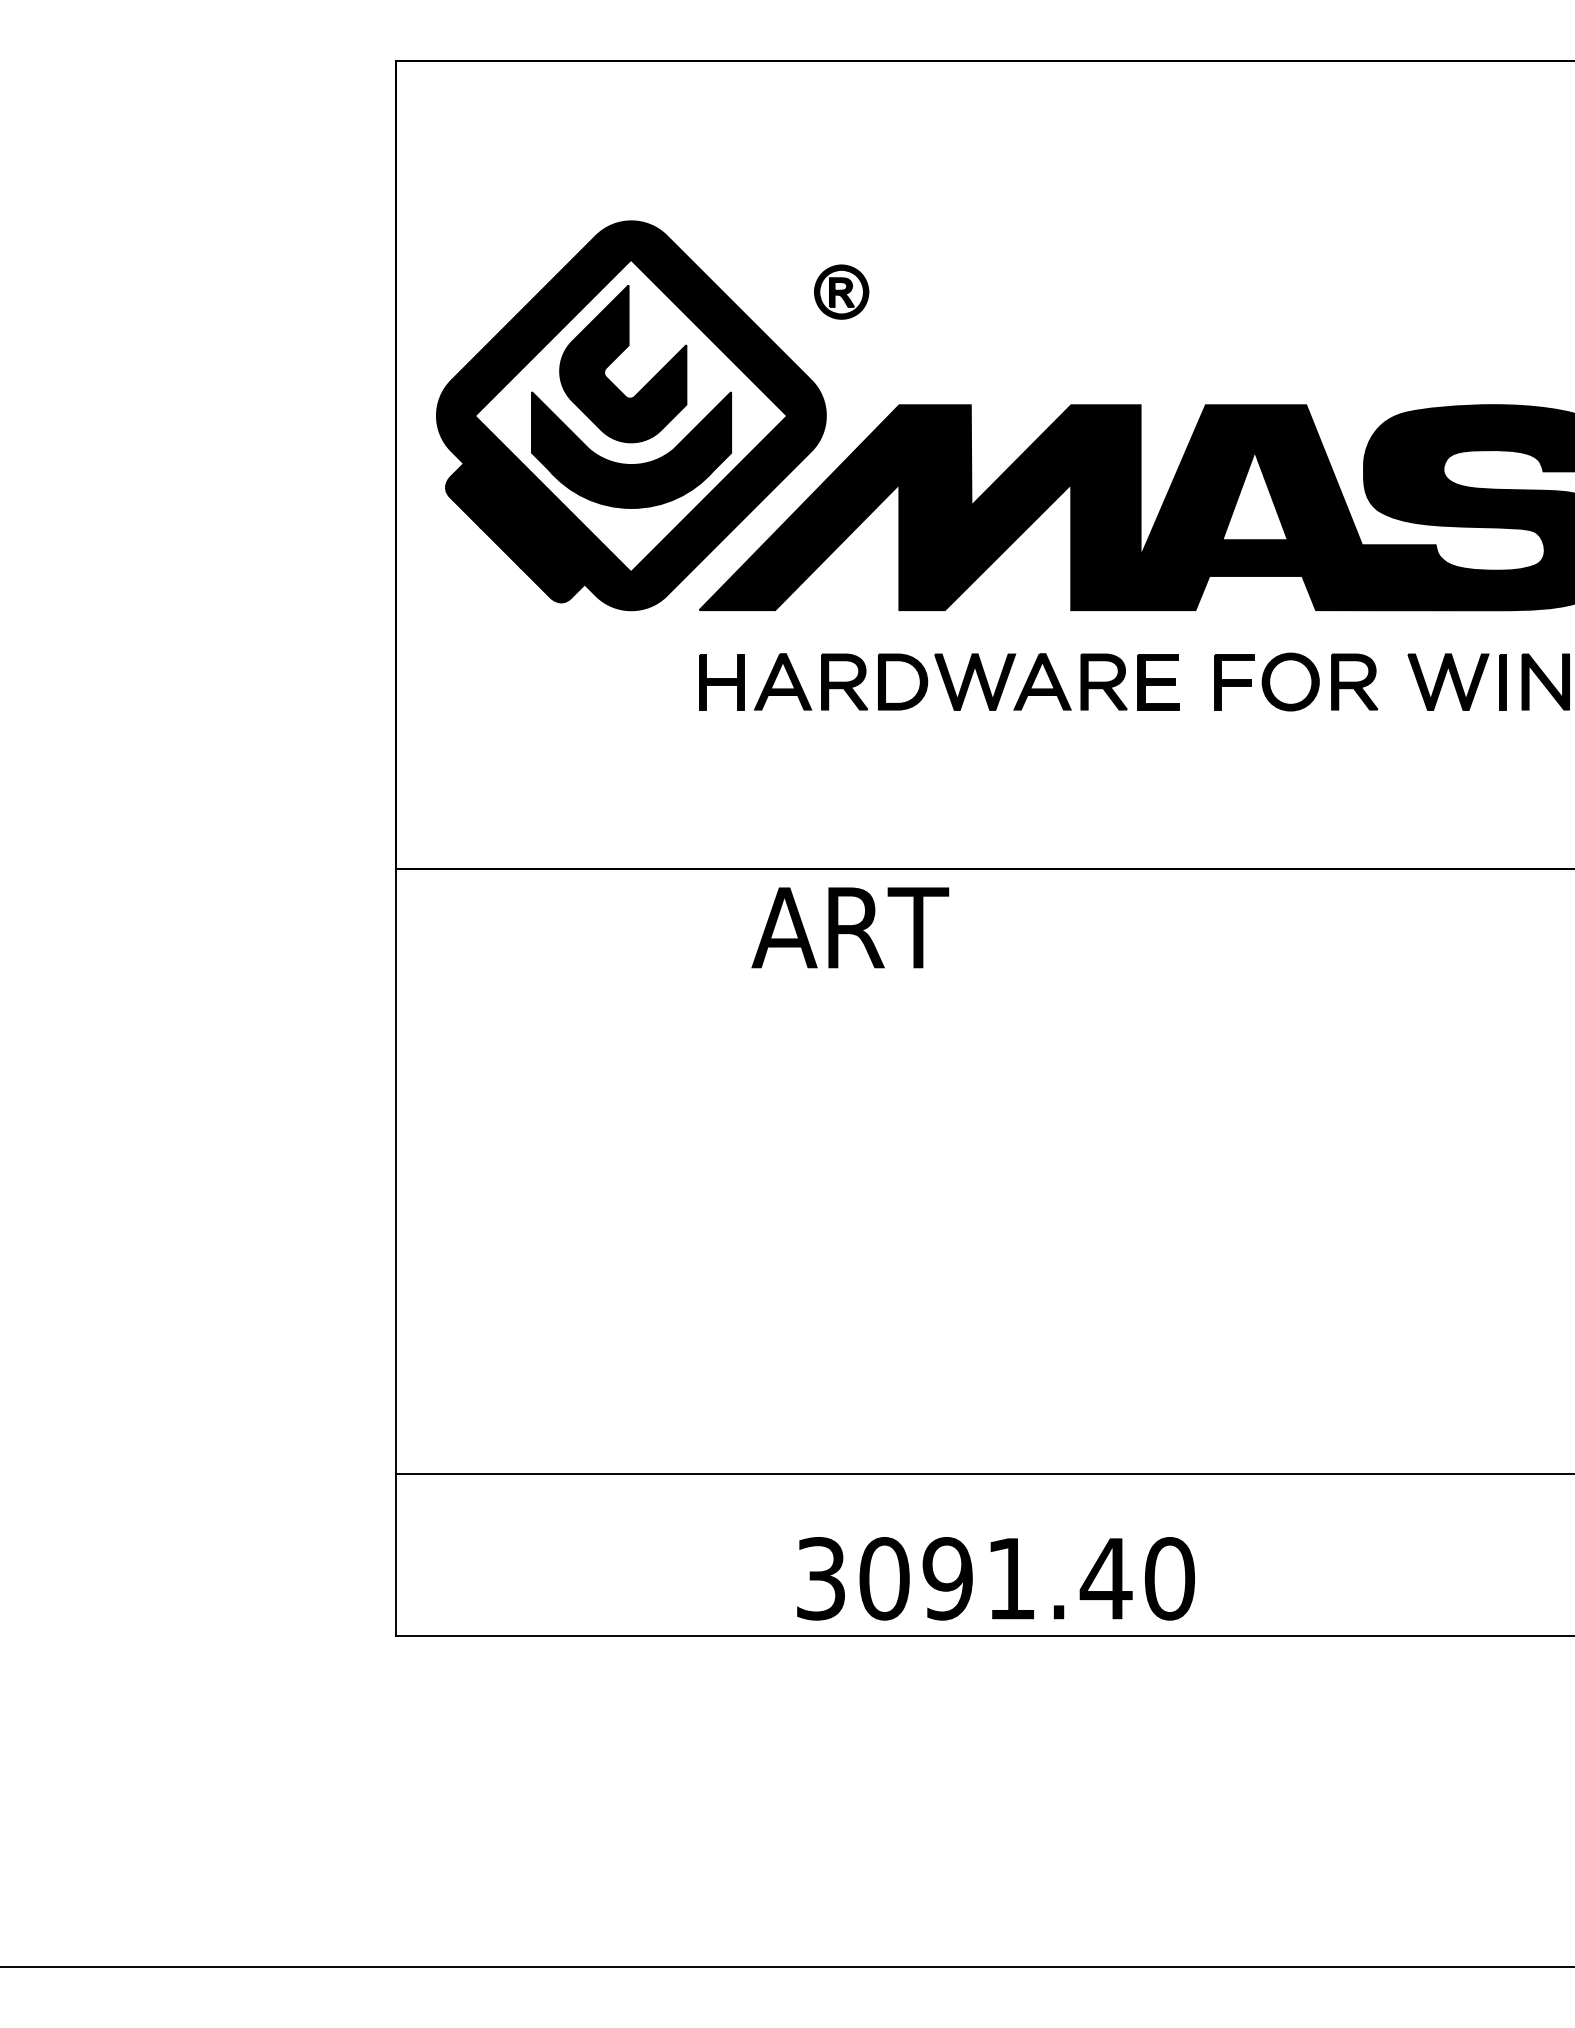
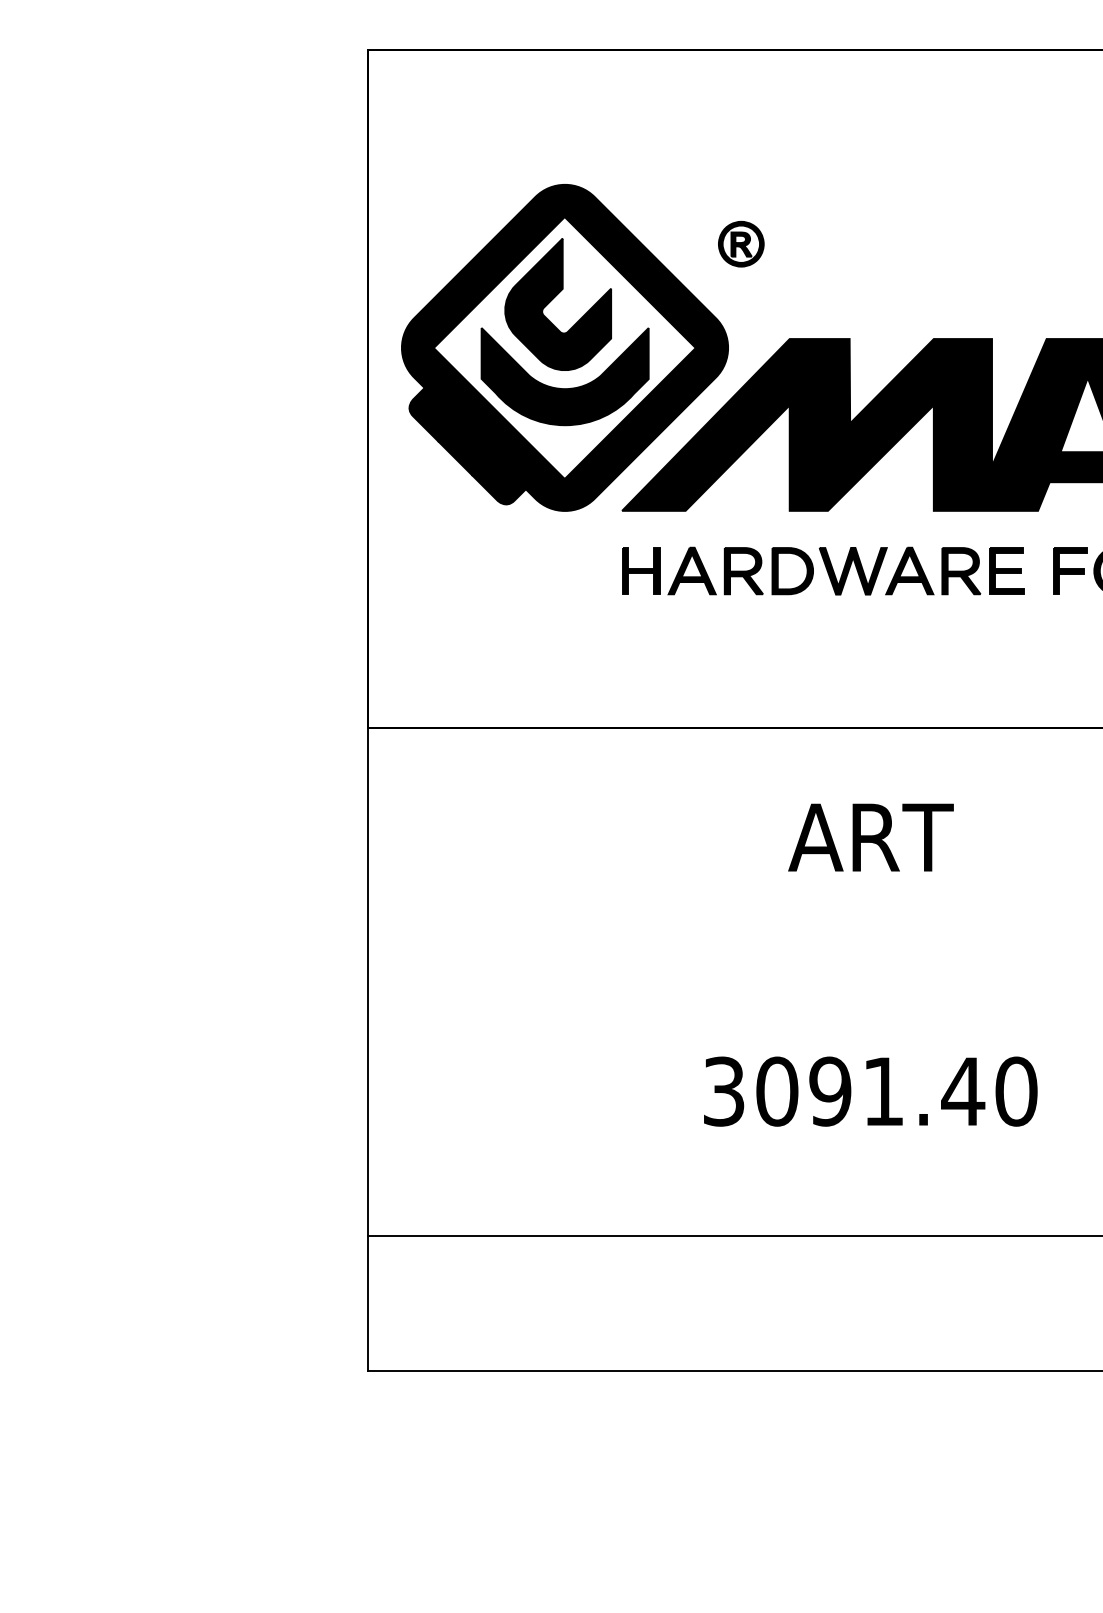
text: (850, 927) -> (871, 837), moved
text: (995, 1578) -> (870, 1091), moved

